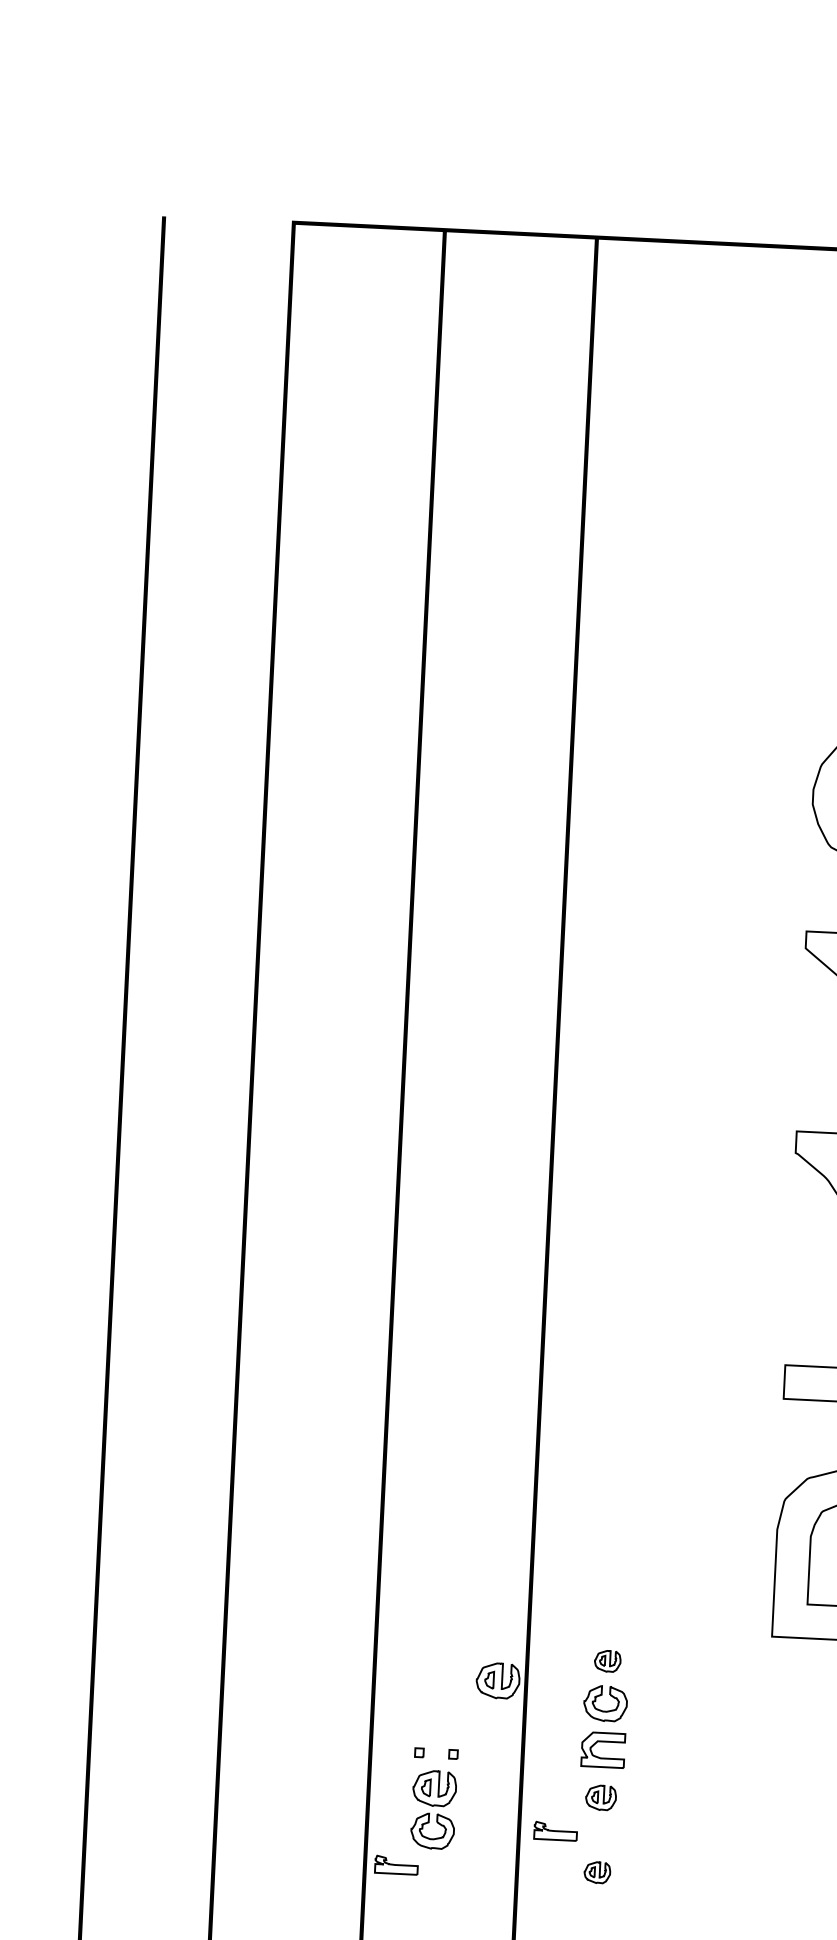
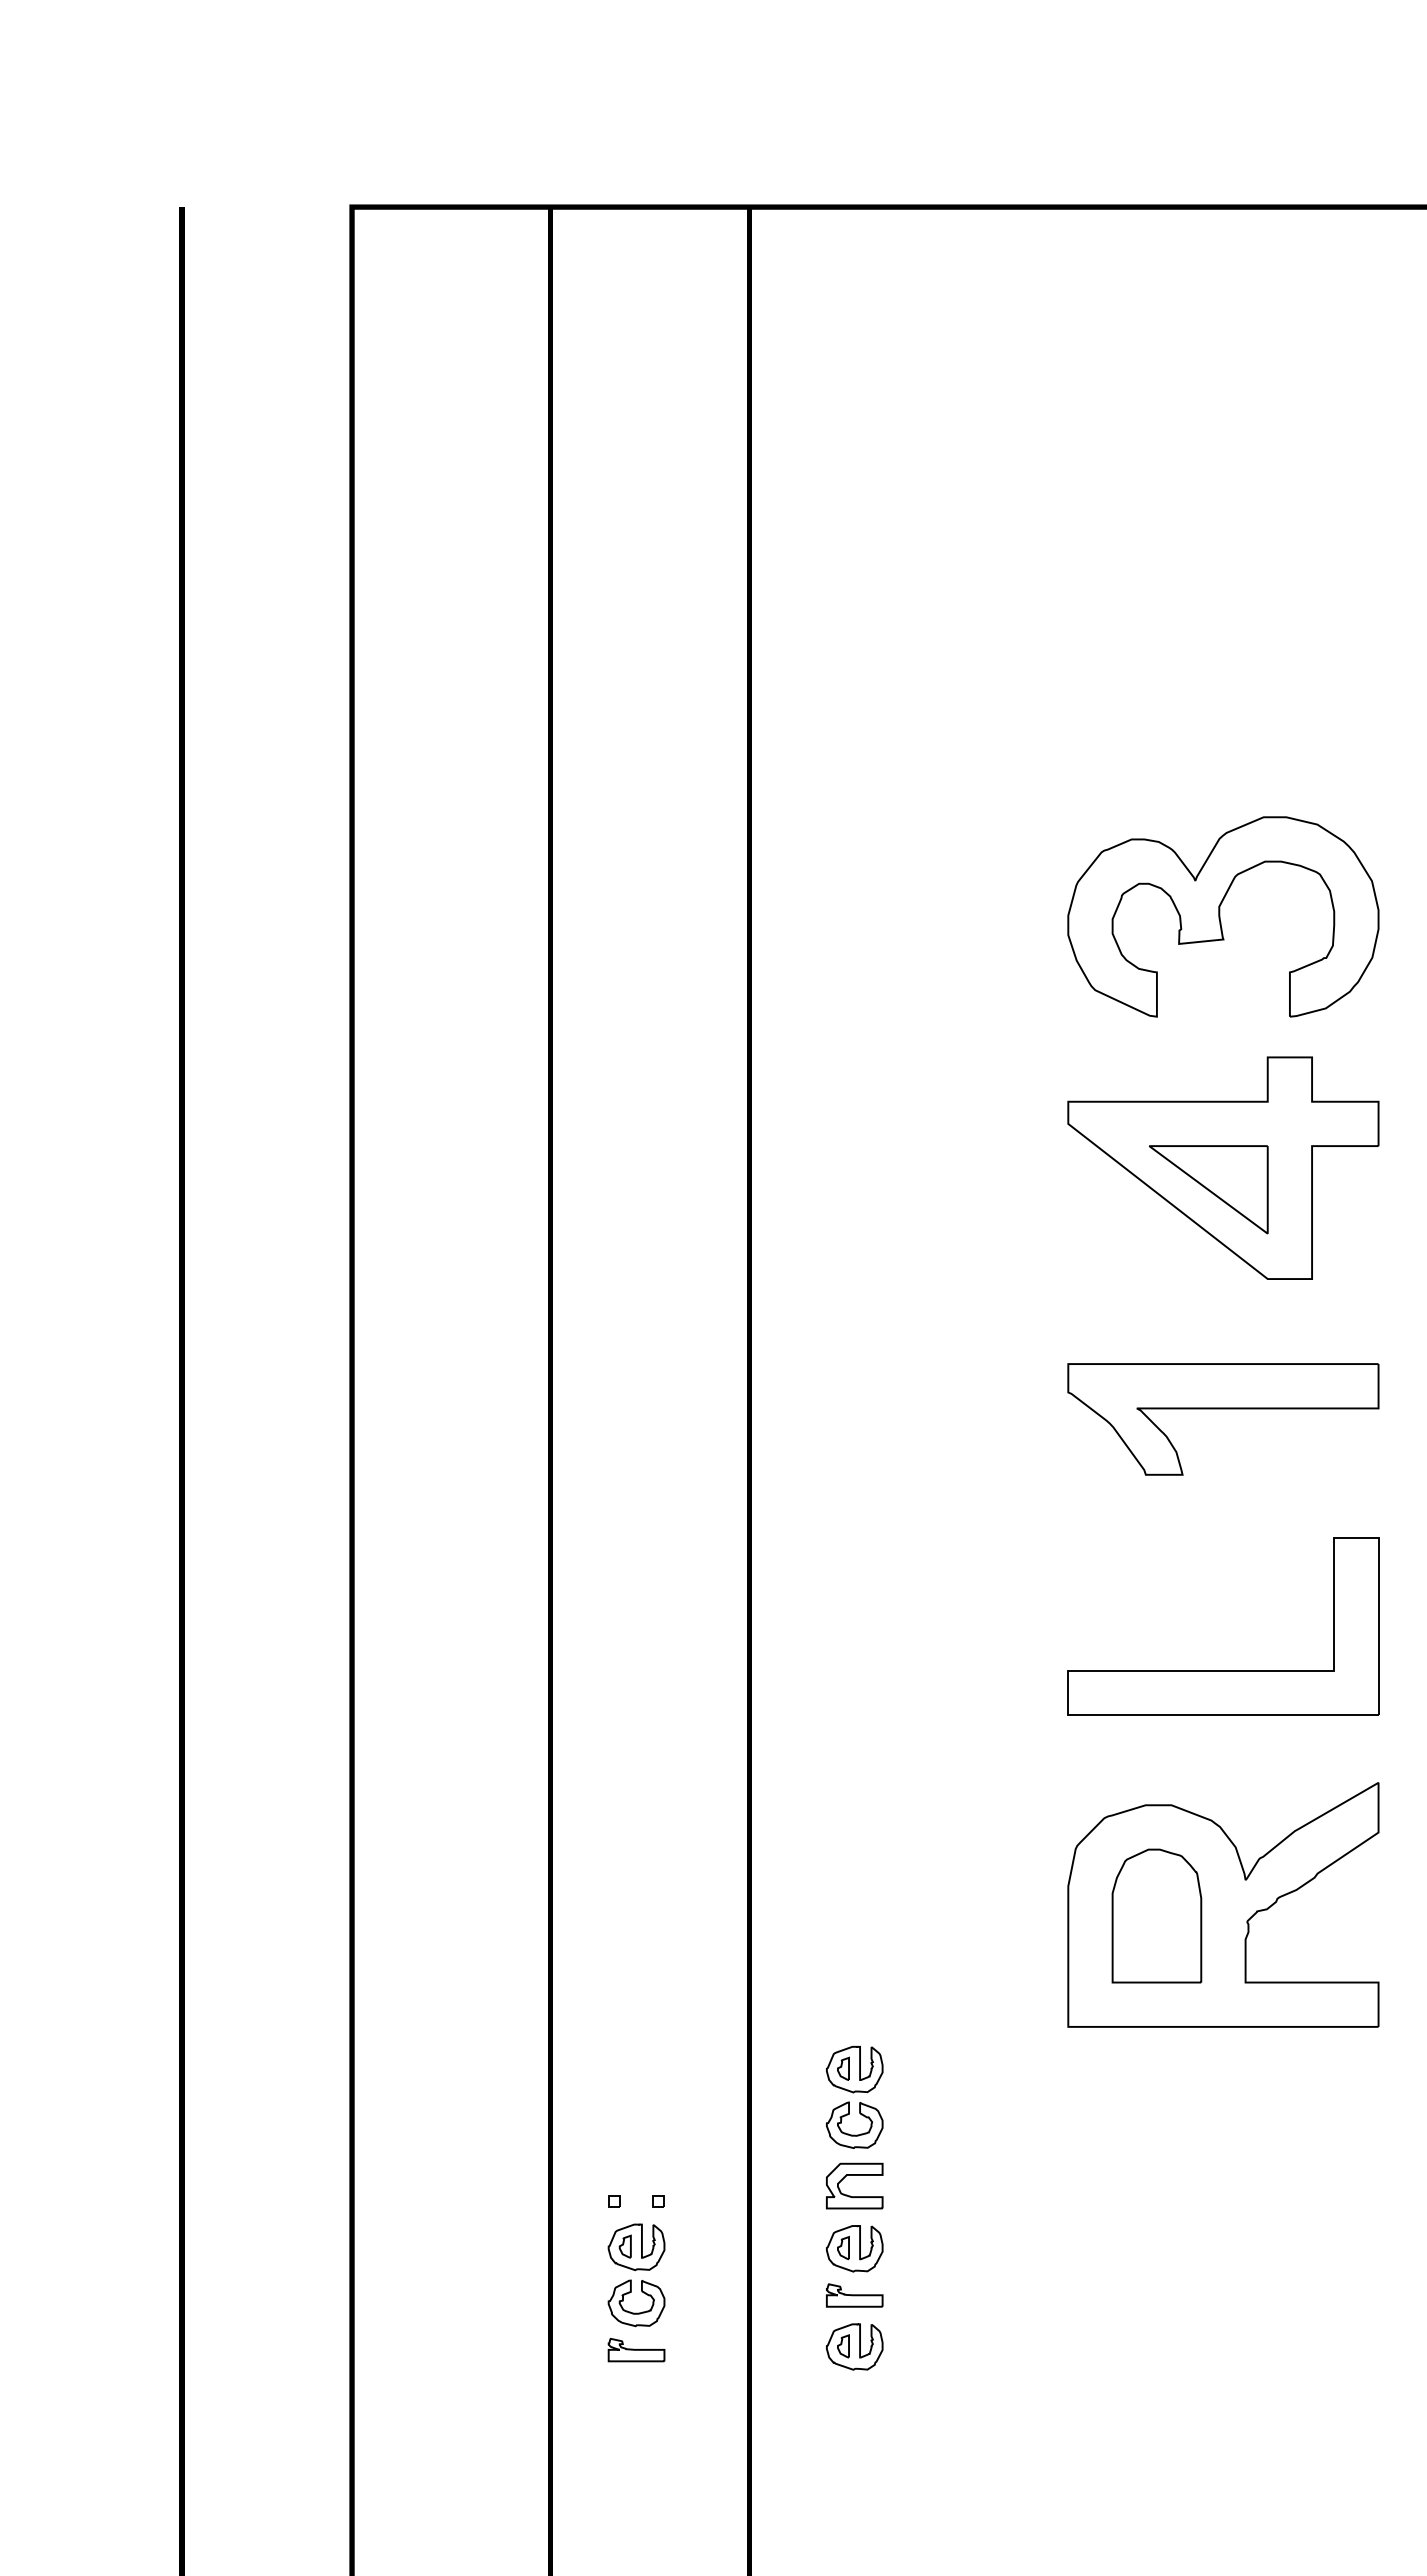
part: (607, 1661) -> (854, 2069), size x1.67
part: (498, 1681) -> (712, 2102), removed
part: (600, 1797) -> (854, 2248), size x1.43
part: (555, 1831) -> (854, 2295), moved
part: (396, 1865) -> (636, 2350), moved
part: (597, 1872) -> (854, 2346), size x1.67

